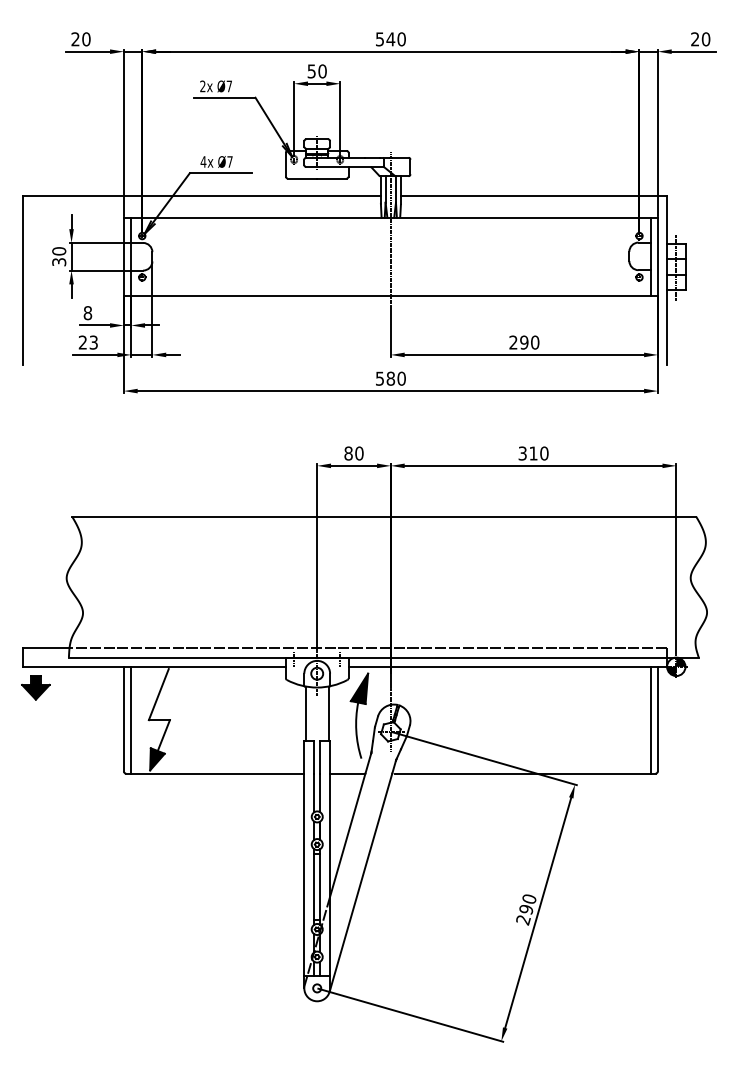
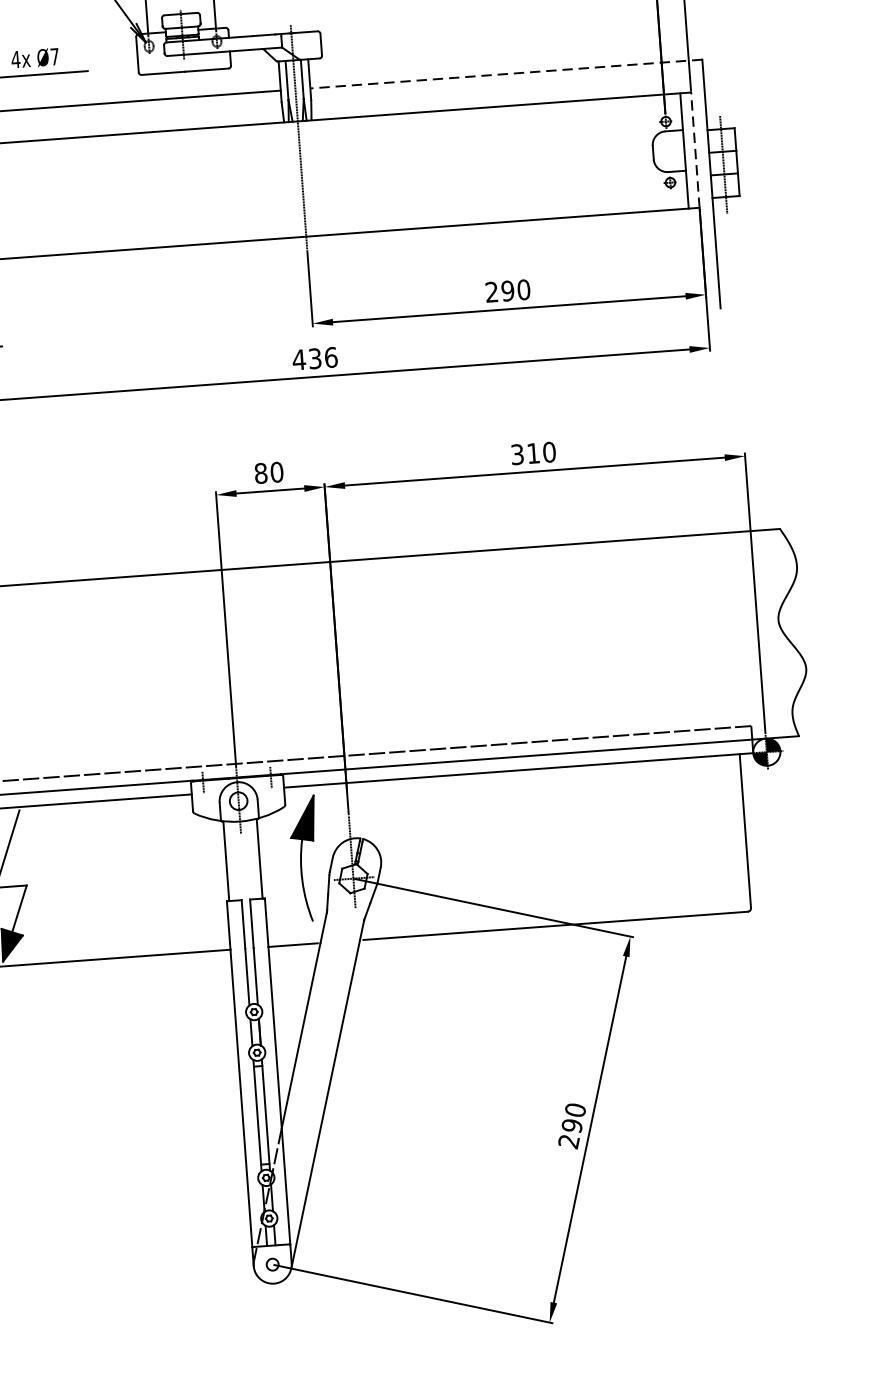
line: (533, 196) -> (505, 74), solid -> dashed
line: (657, 256) -> (694, 149), solid -> dashed
text: (390, 378) -> (314, 358), 580 -> 436
line: (650, 719) -> (734, 832), removed

